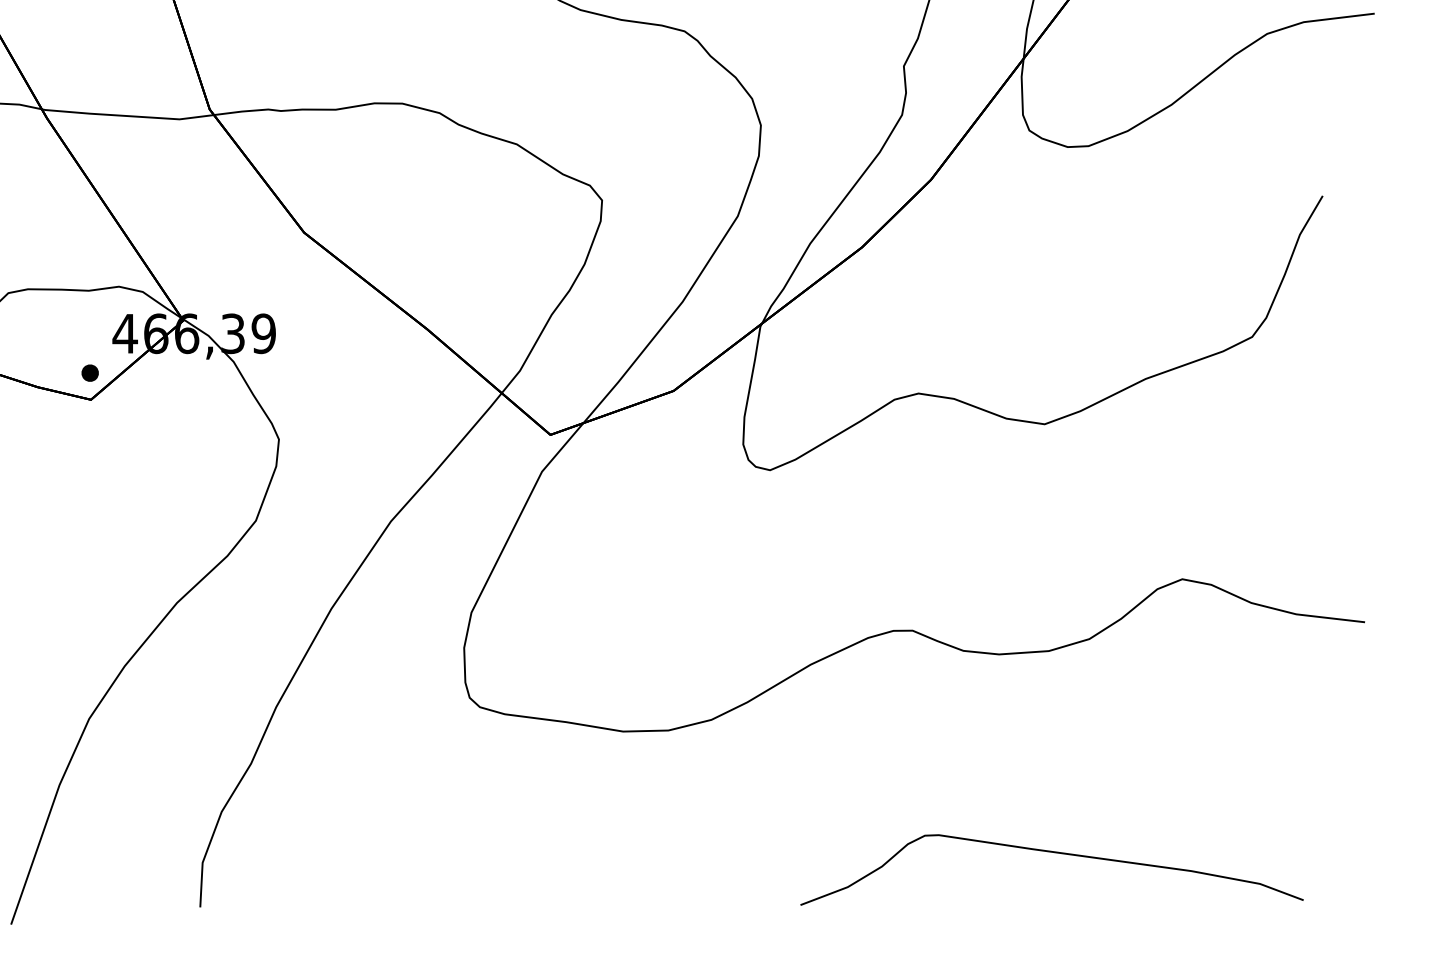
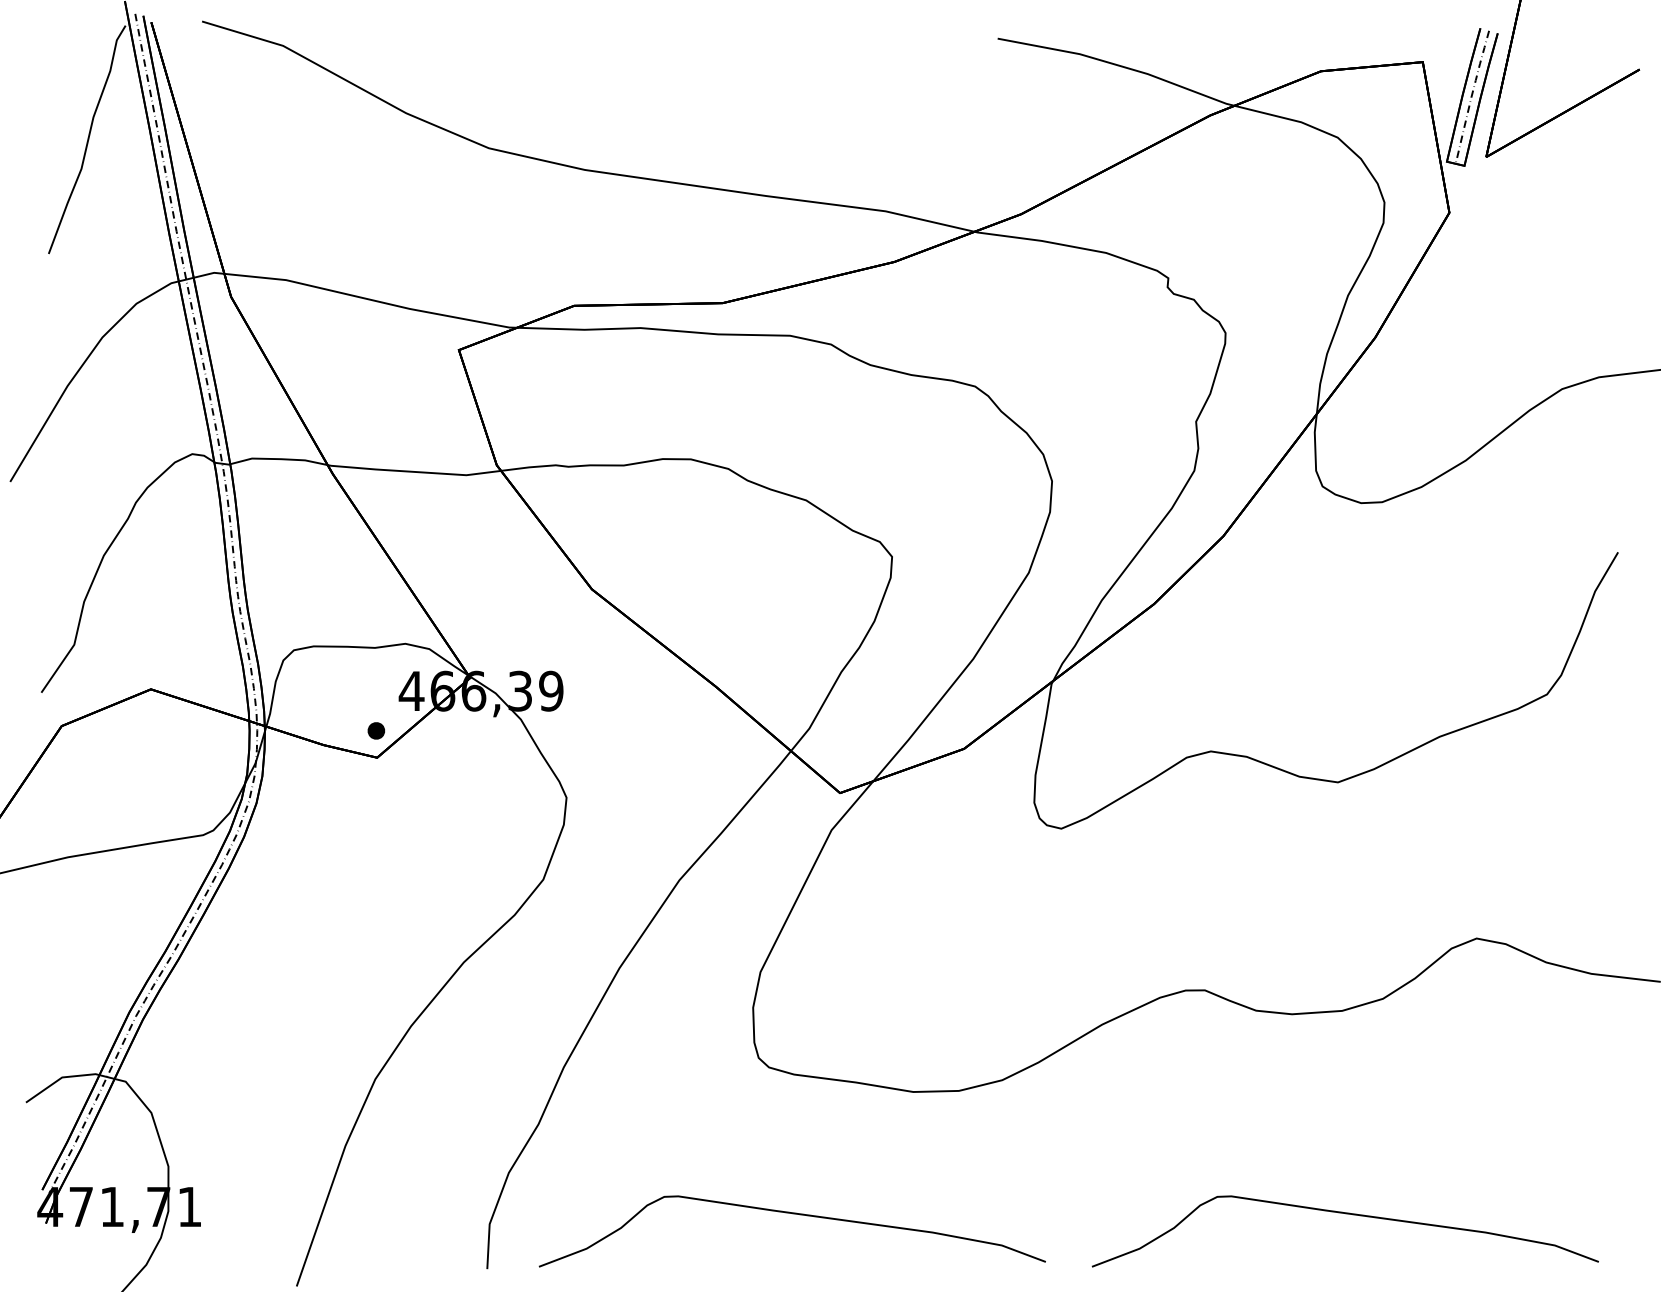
curve: (503, 853) -> (792, 1214), added

